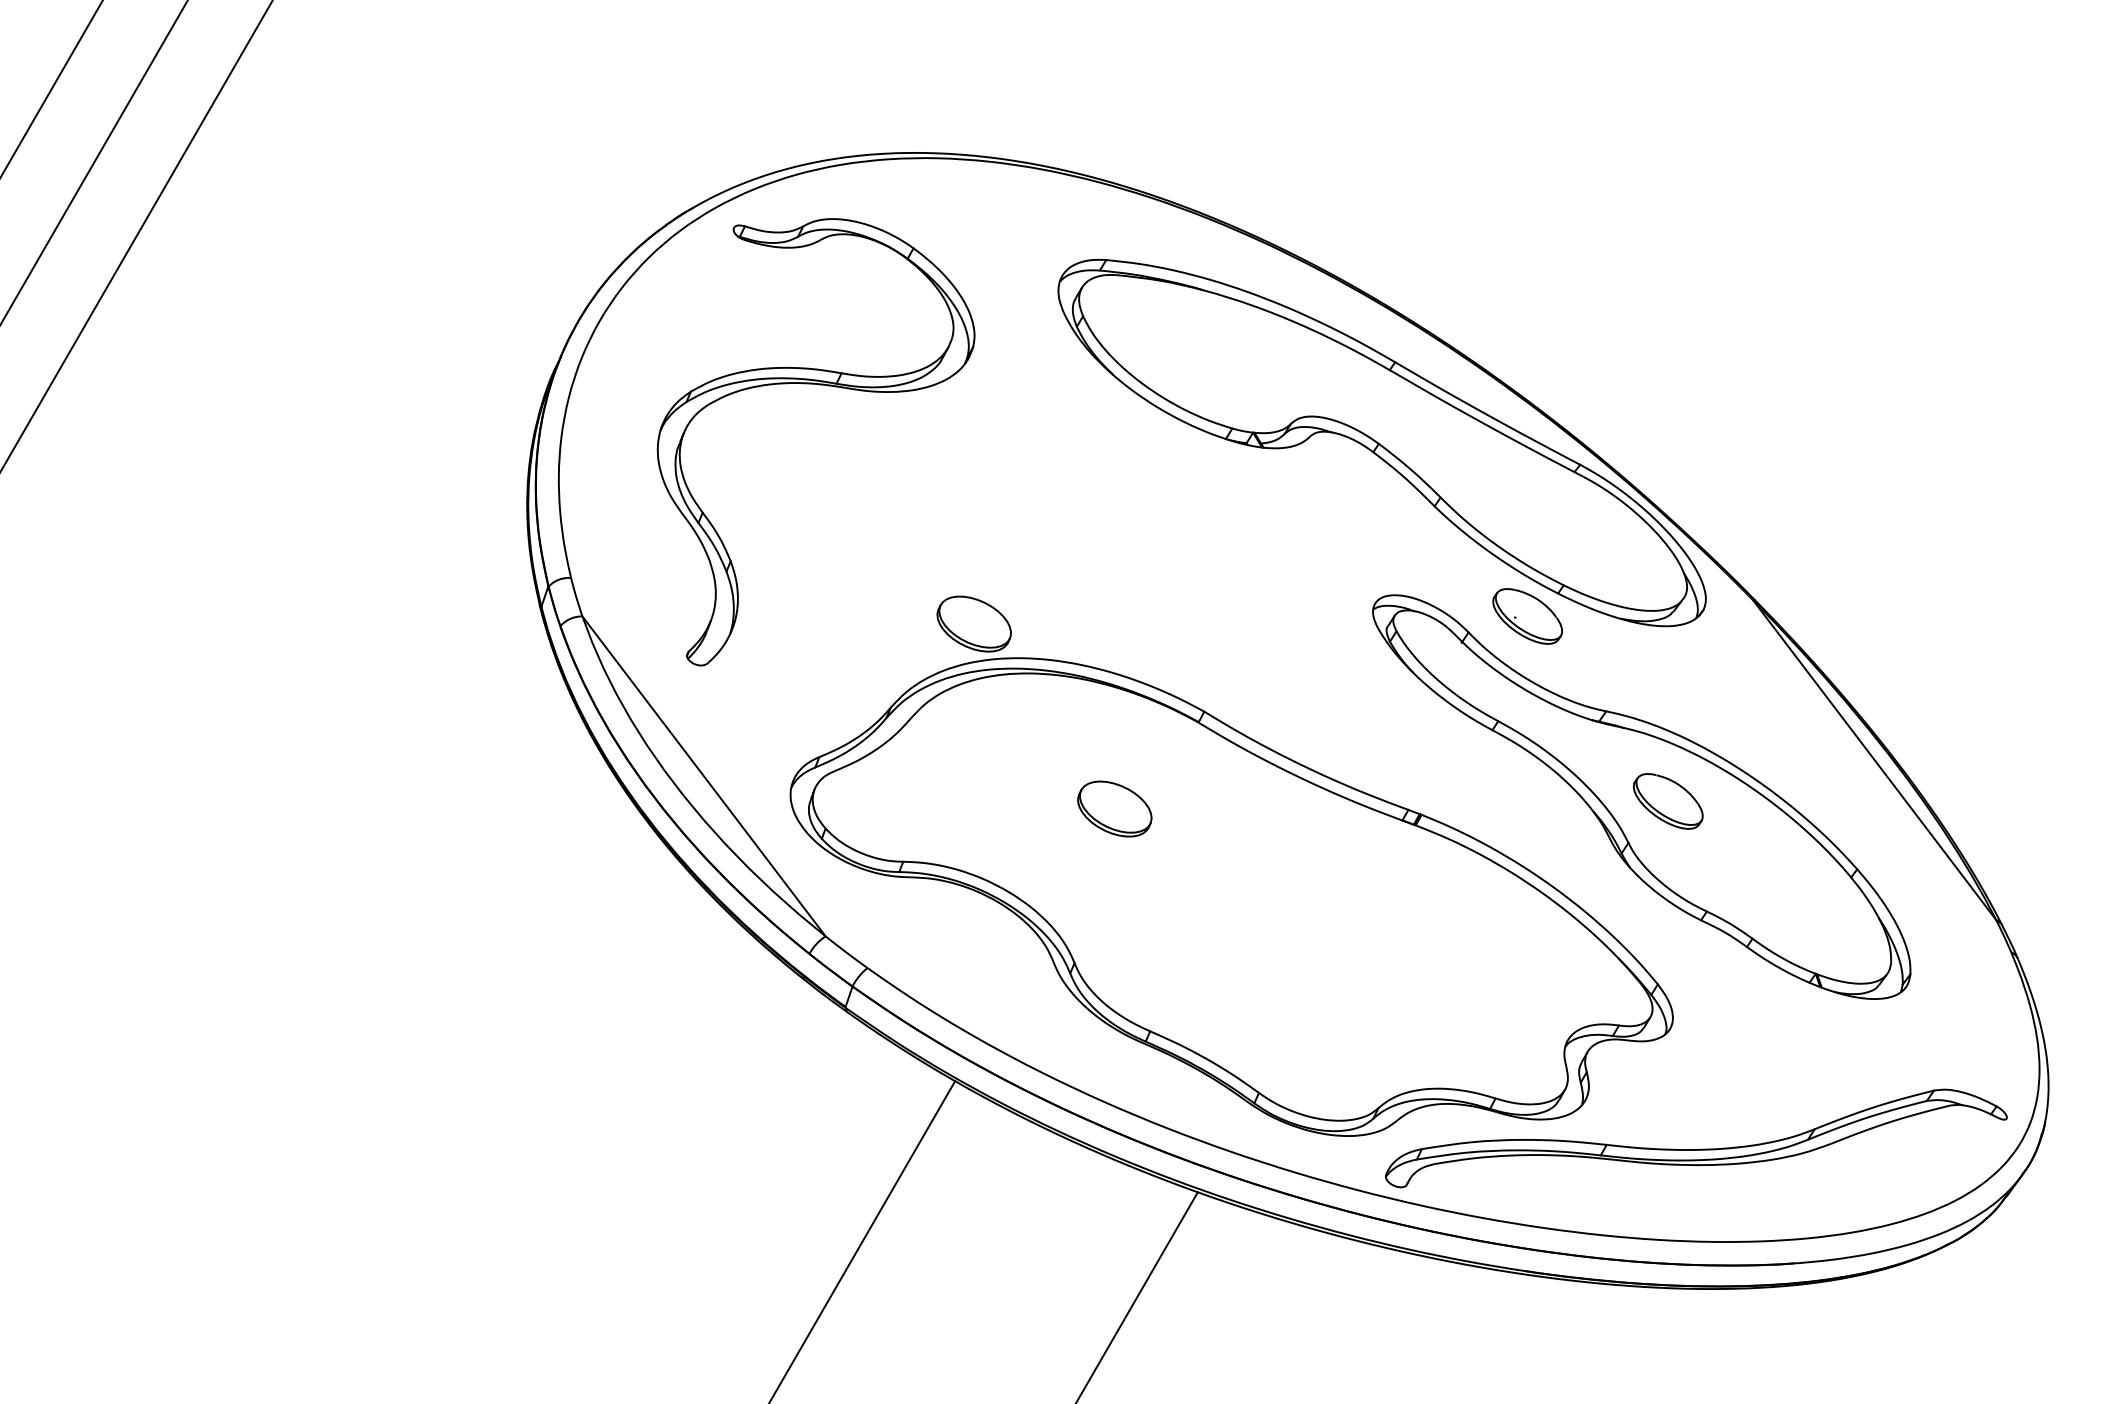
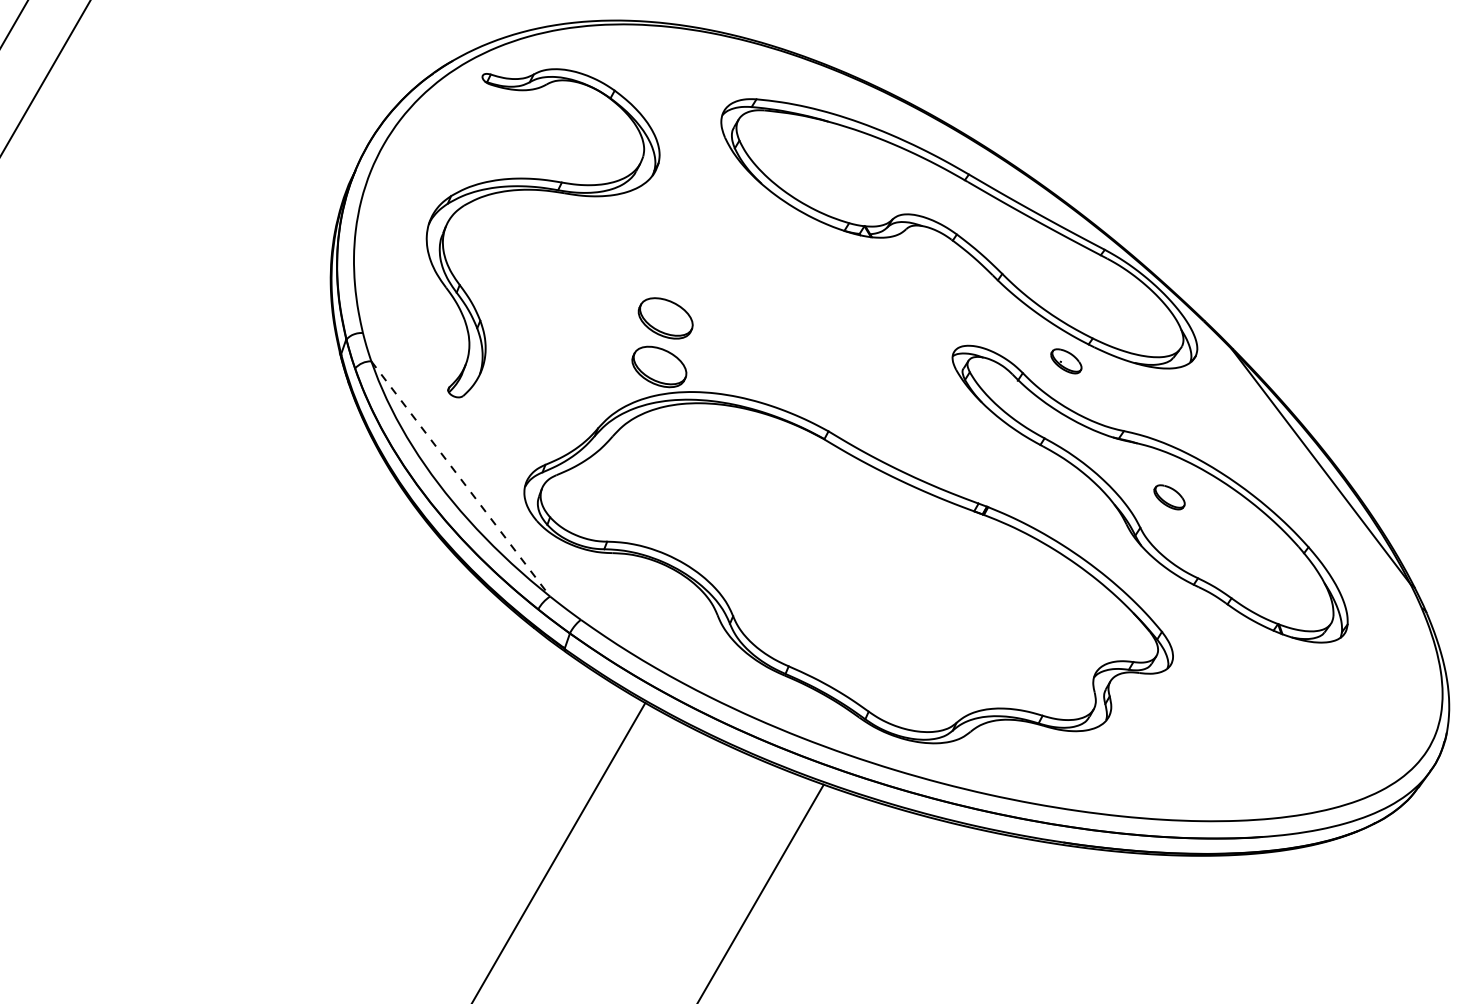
part: (1527, 616) -> (1066, 361), size x0.6
line: (704, 776) -> (461, 479), solid -> dashed
part: (1667, 801) -> (1169, 497), size x0.6
part: (1114, 808) -> (665, 318), moved
part: (1700, 1148) -> (1193, 752), removed

